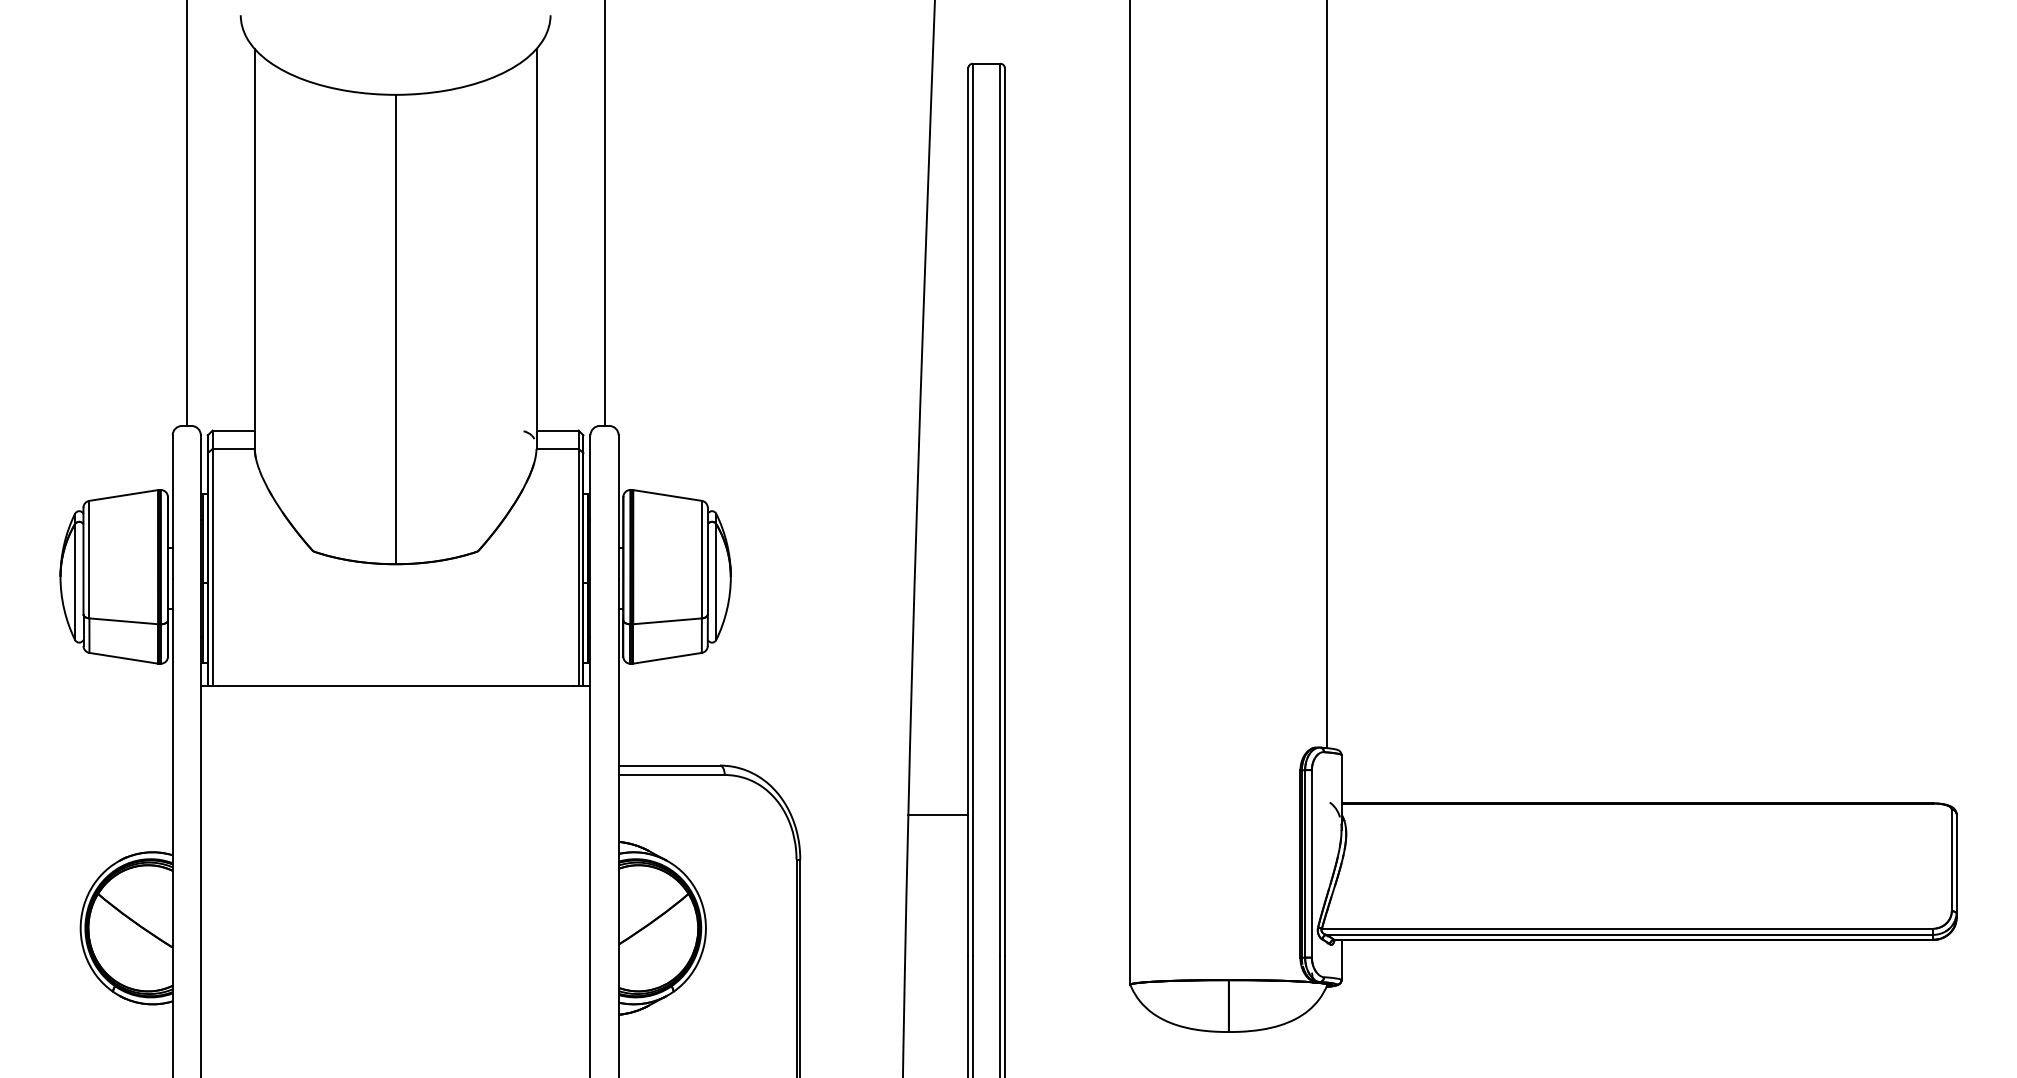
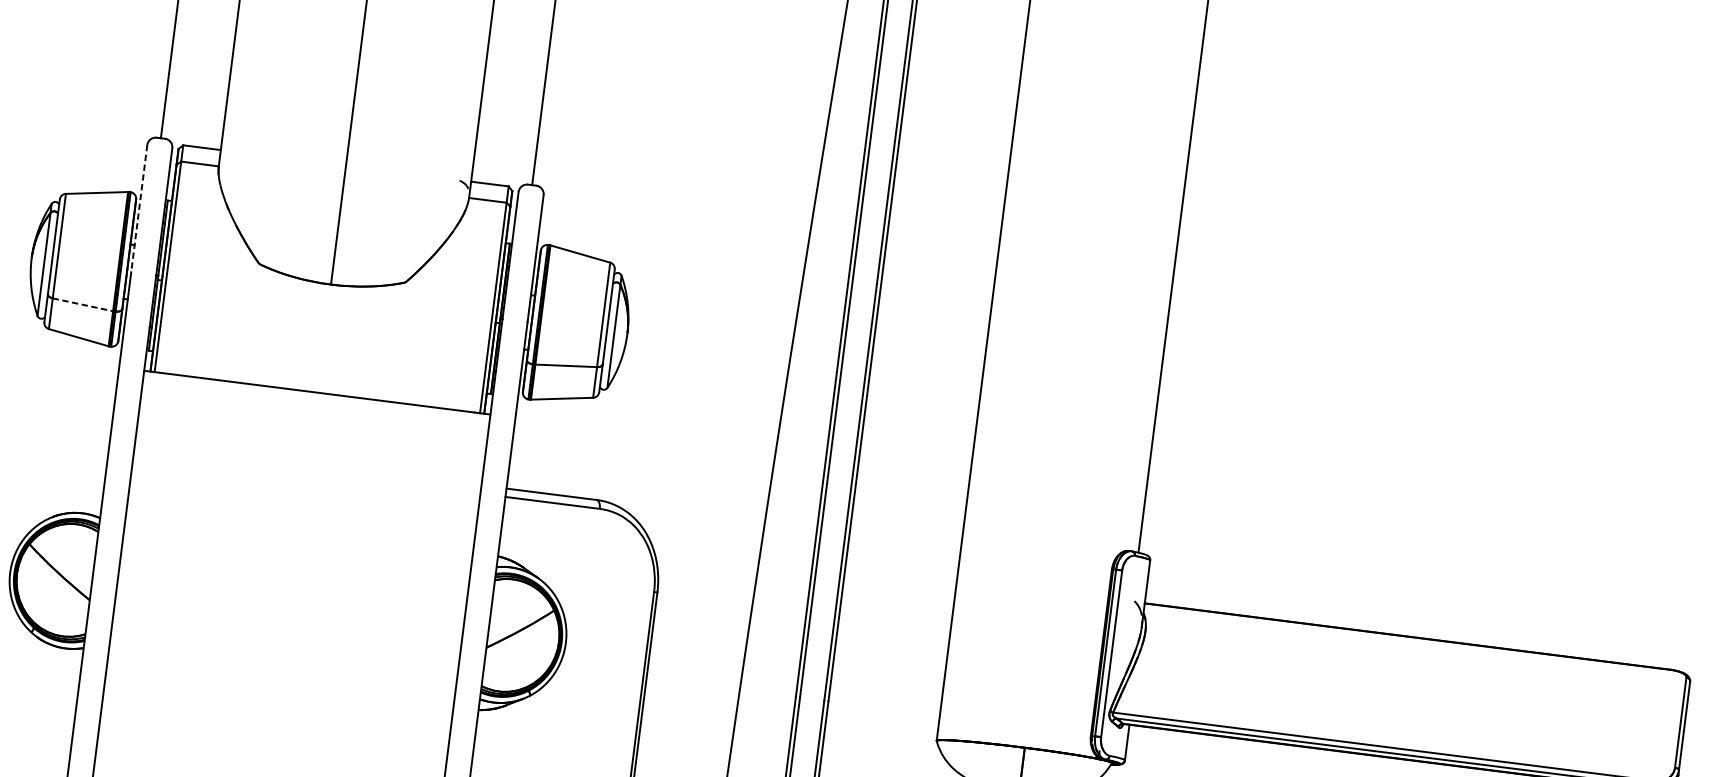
line: (172, 506) -> (139, 208), solid -> dashed
line: (124, 621) -> (83, 305), solid -> dashed
line: (938, 815) -> (785, 568), removed

